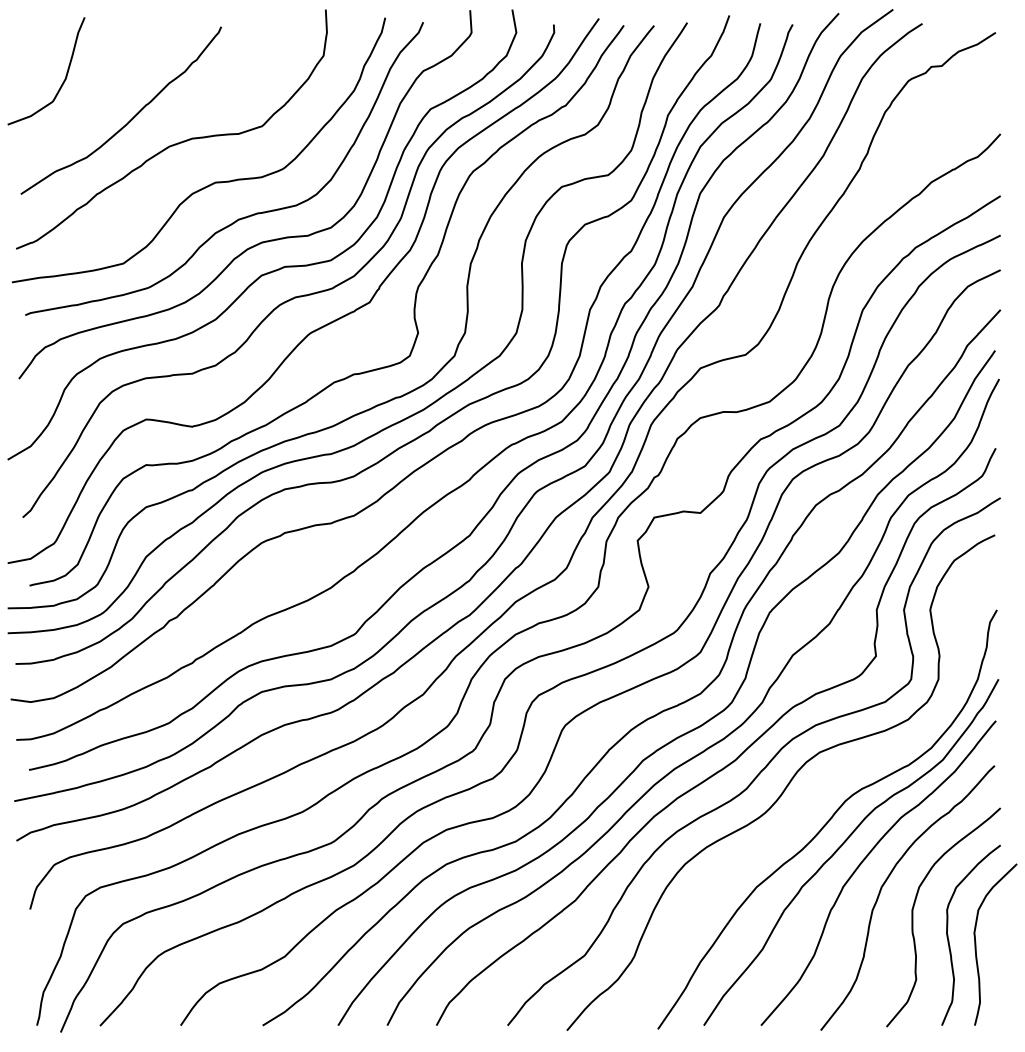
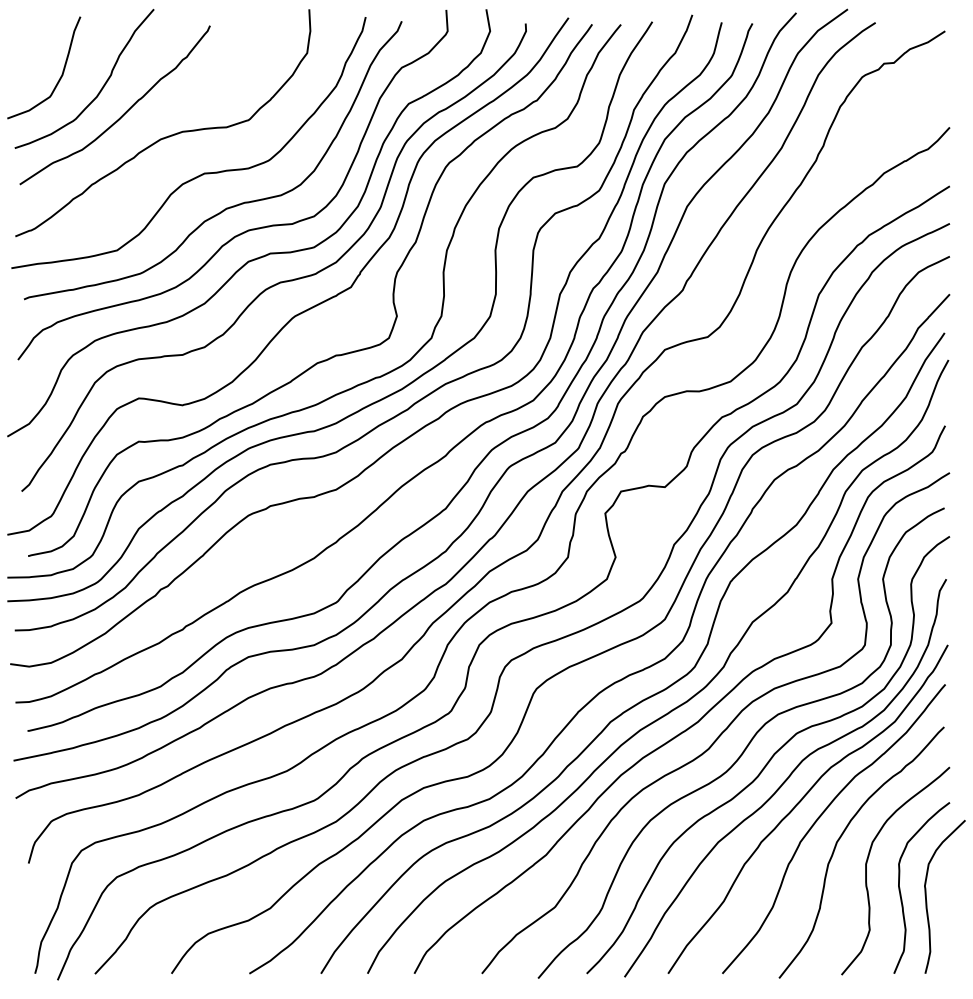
curve: (105, 94) -> (100, 89), added
curve: (812, 797) -> (771, 757), added

